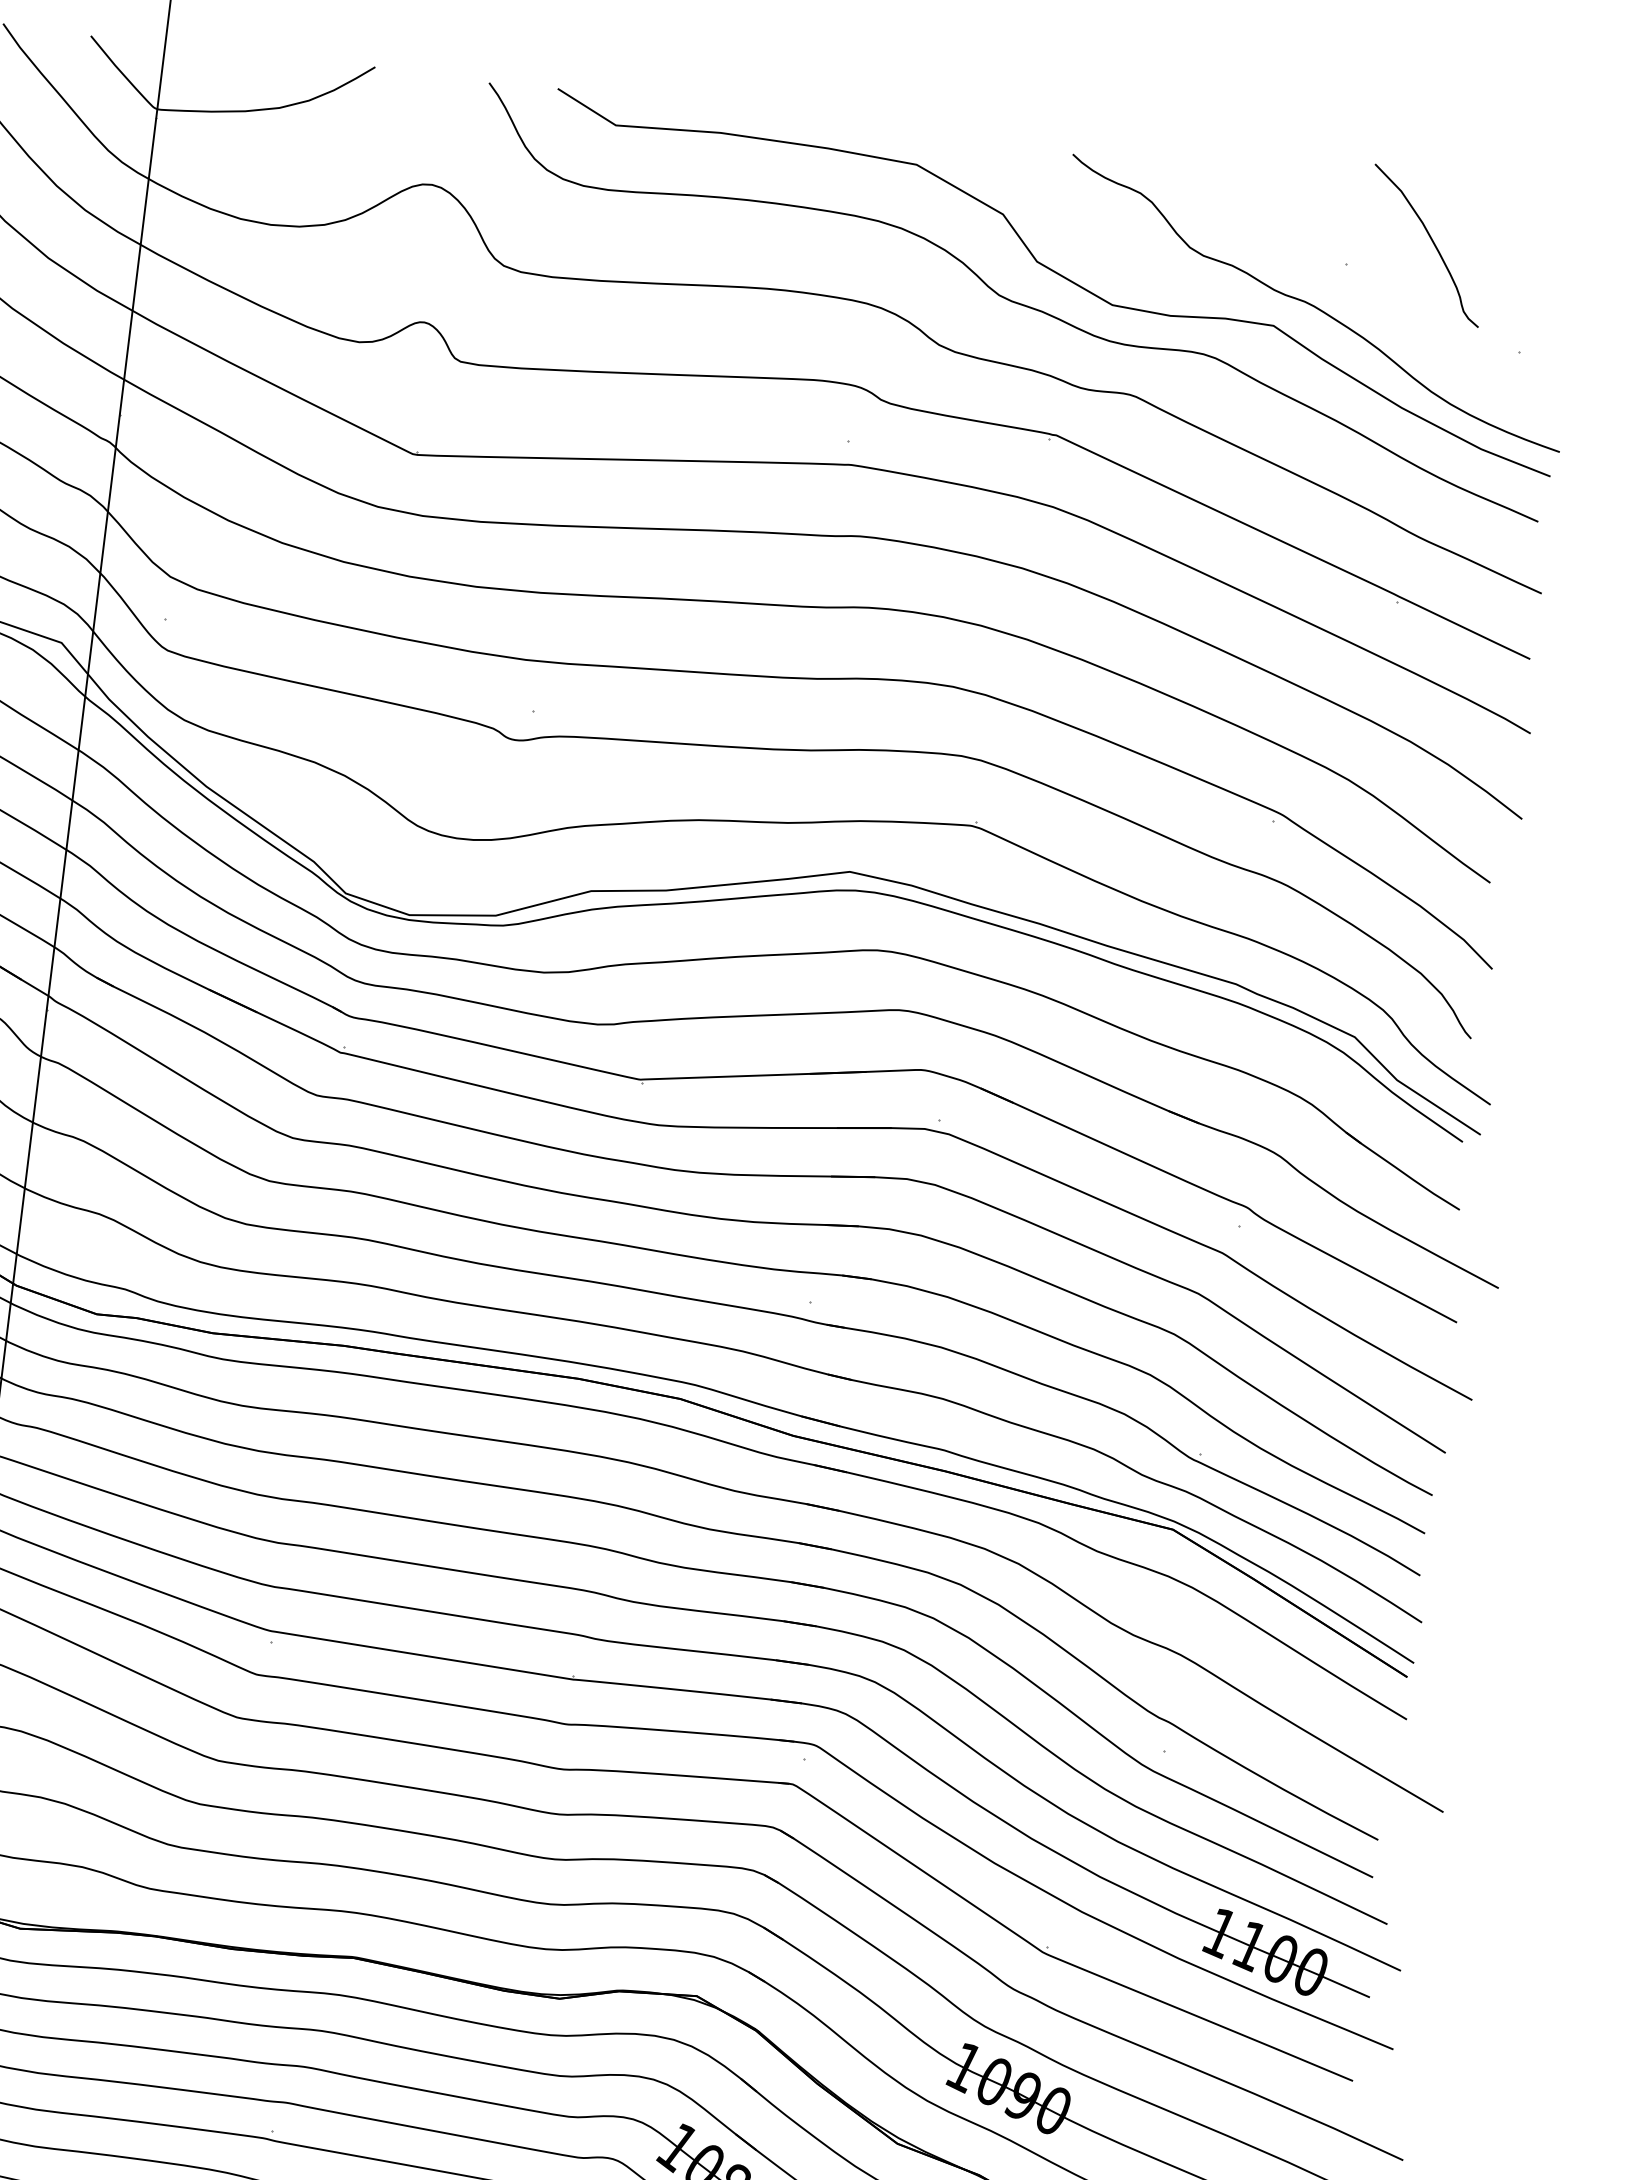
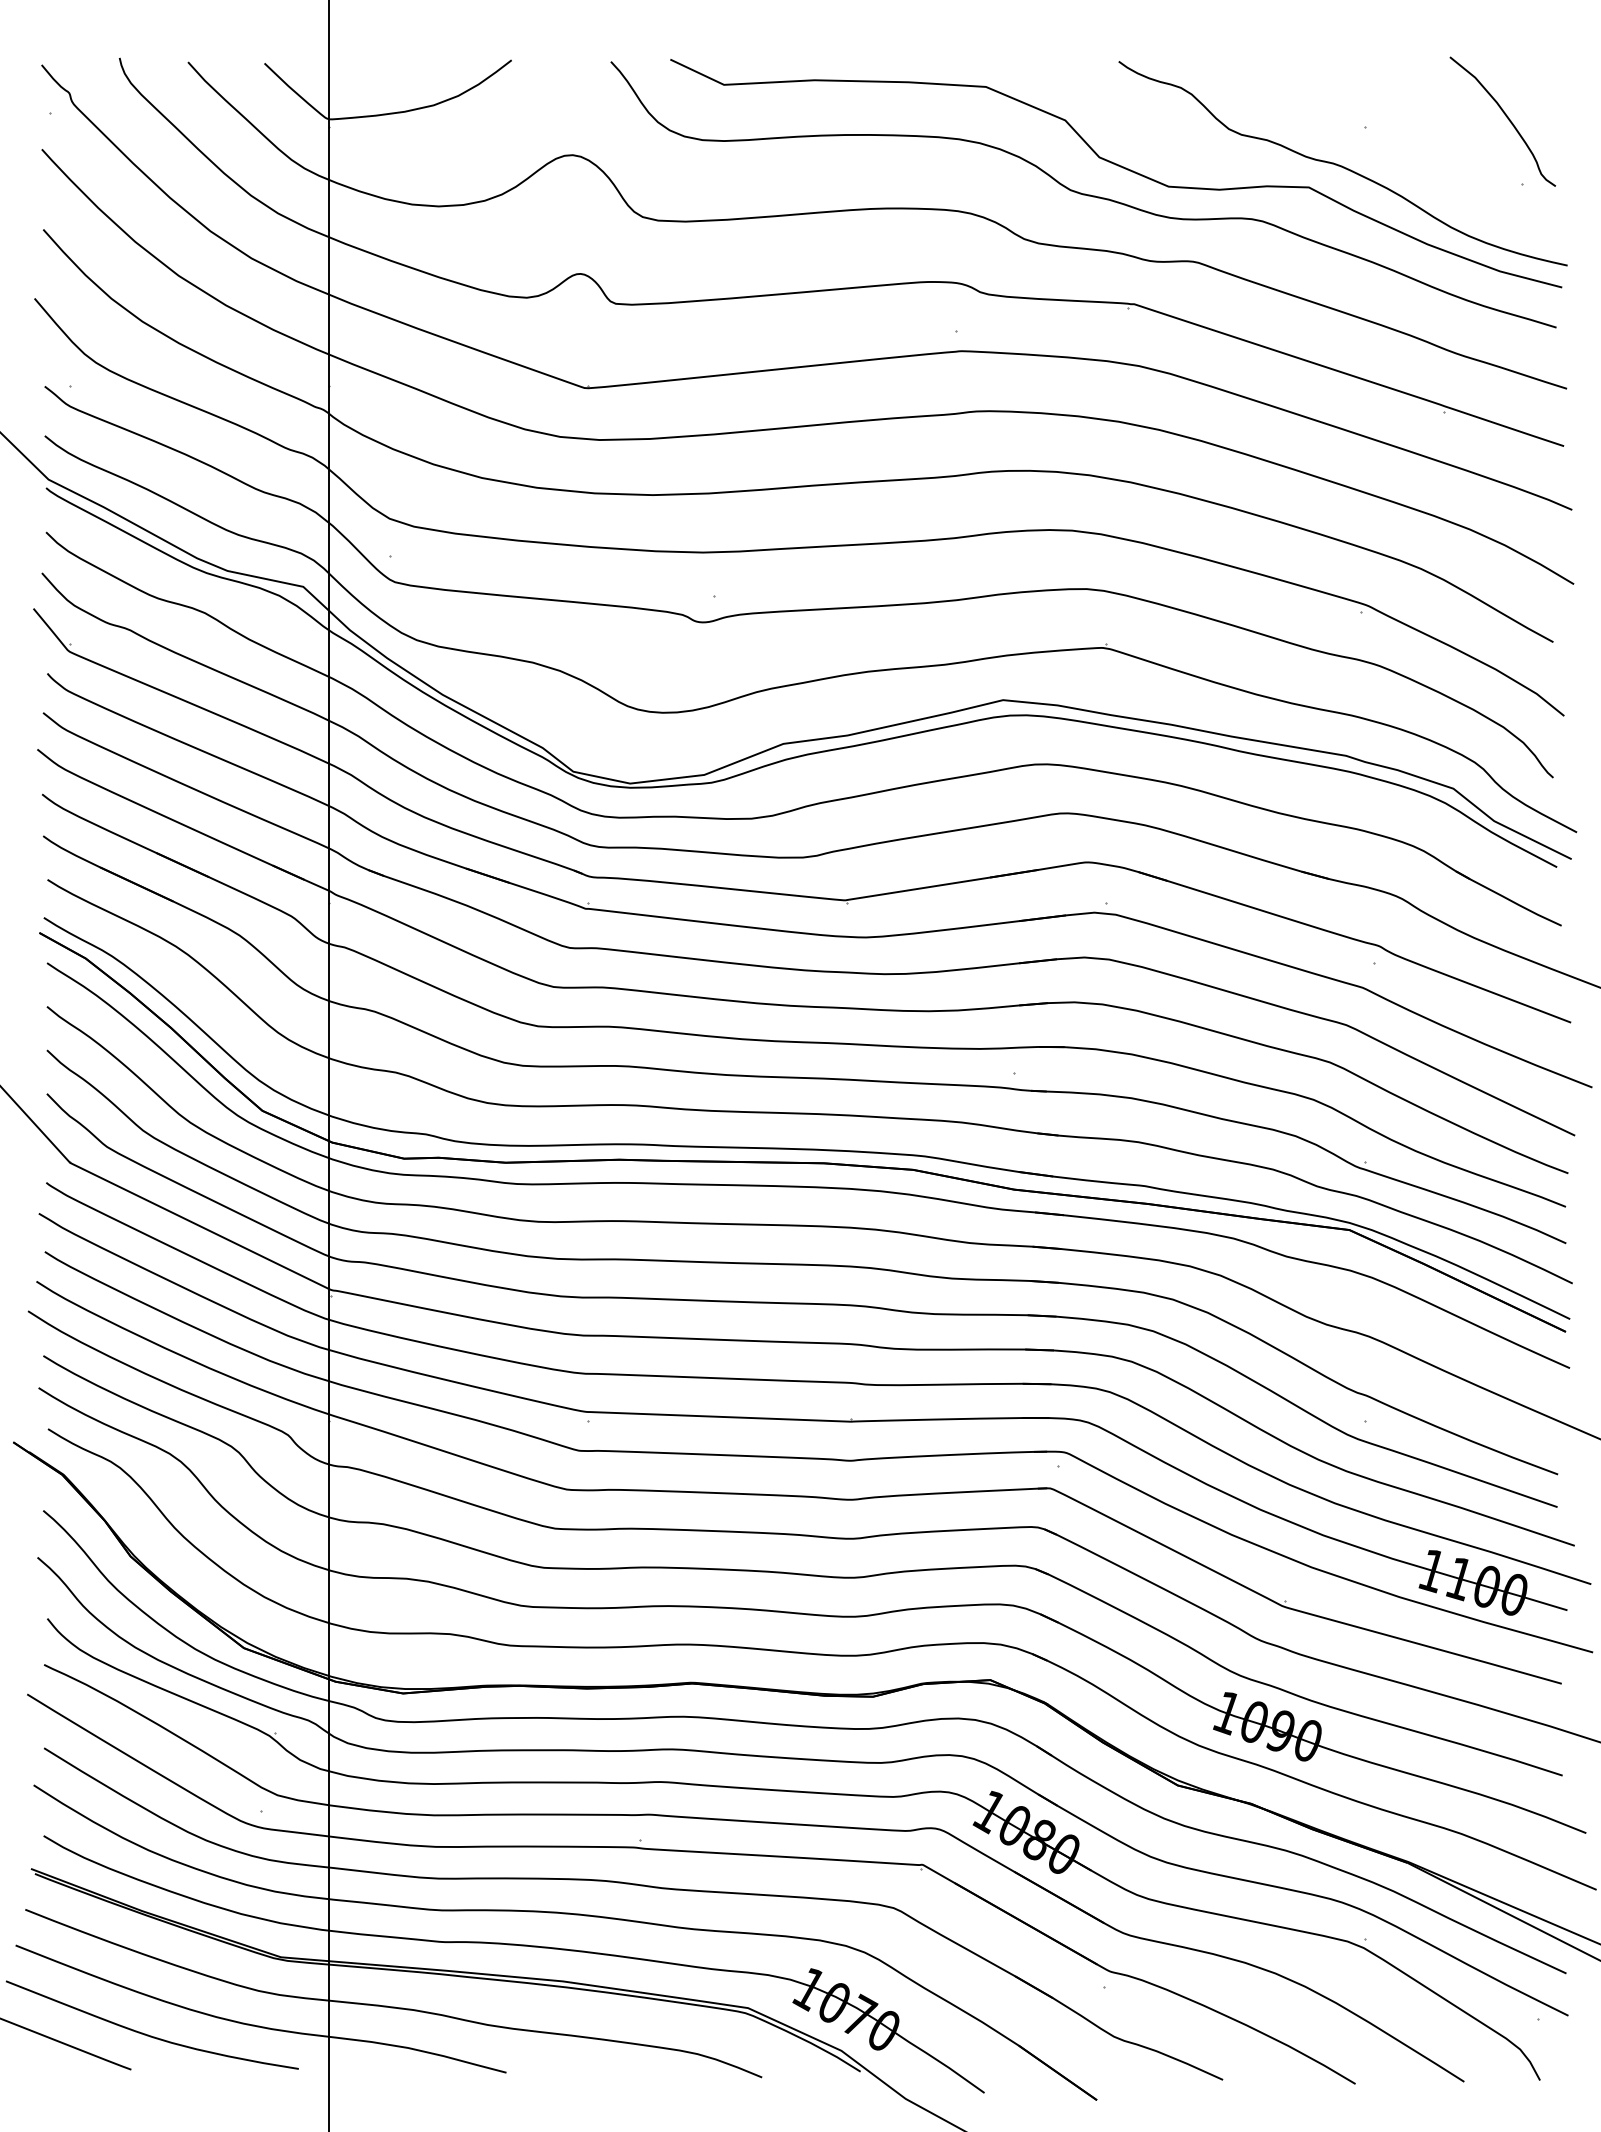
curve: (1431, 241) -> (1506, 117), moved

